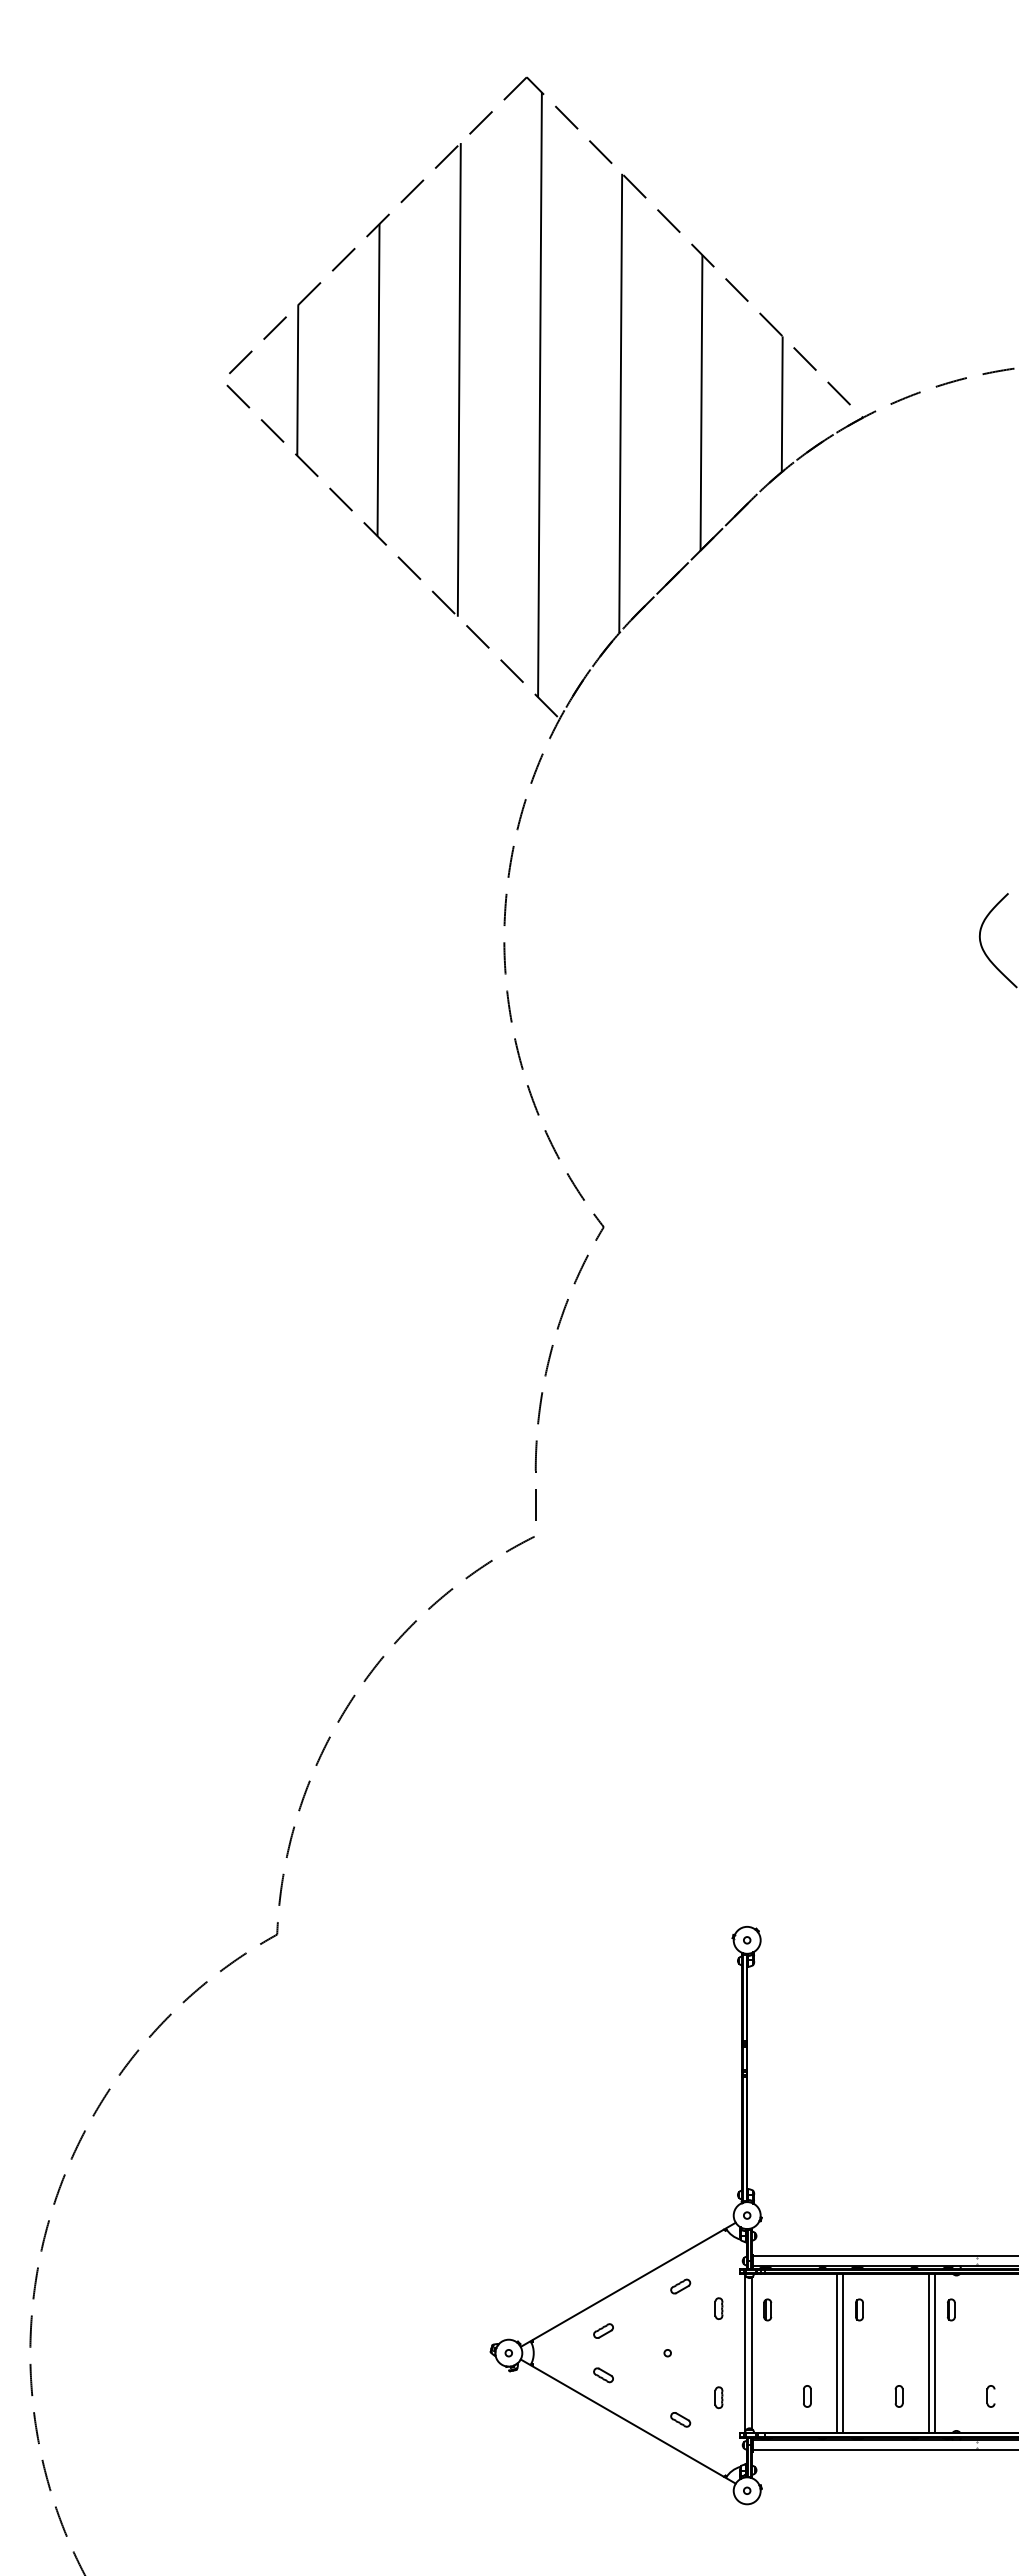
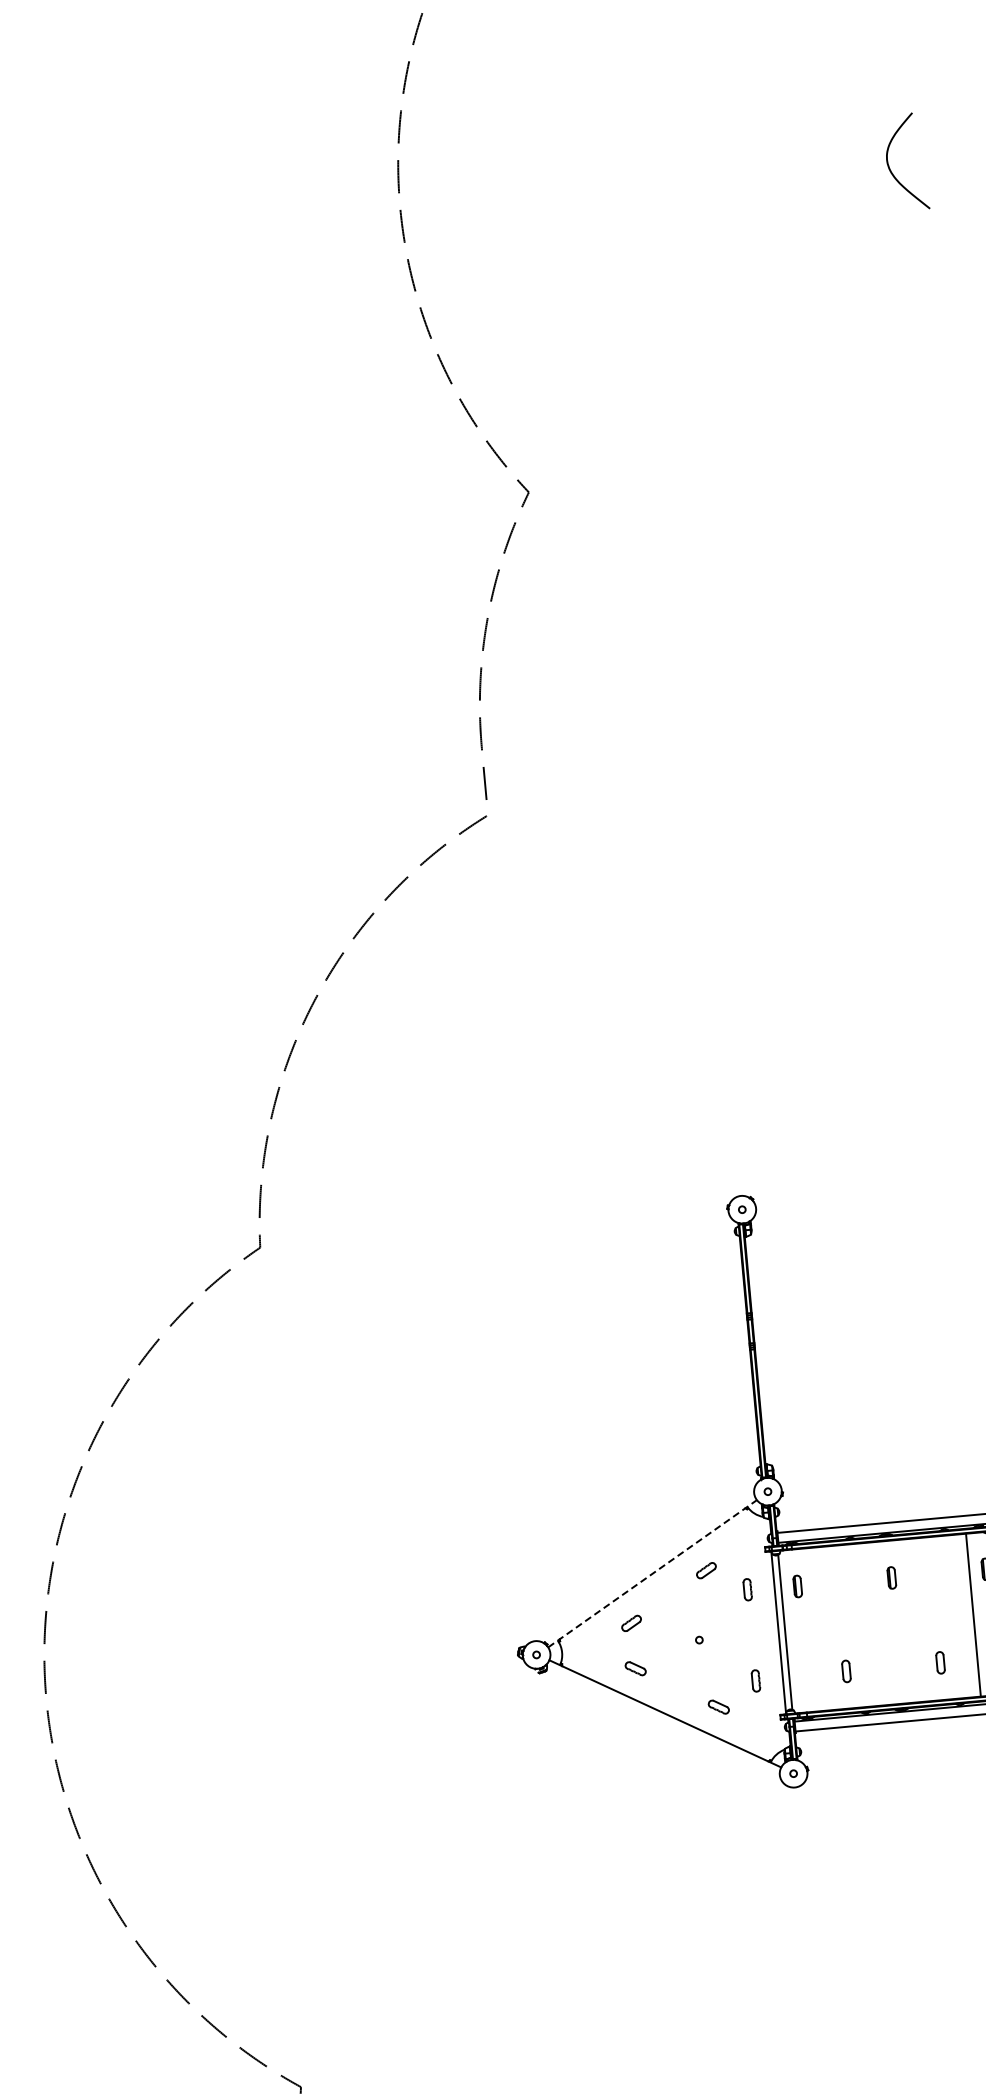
line: (628, 2284) -> (652, 1573), solid -> dashed
line: (837, 2352) -> (873, 1623), removed
line: (843, 2352) -> (879, 1623), removed
line: (928, 2352) -> (966, 1615), removed

